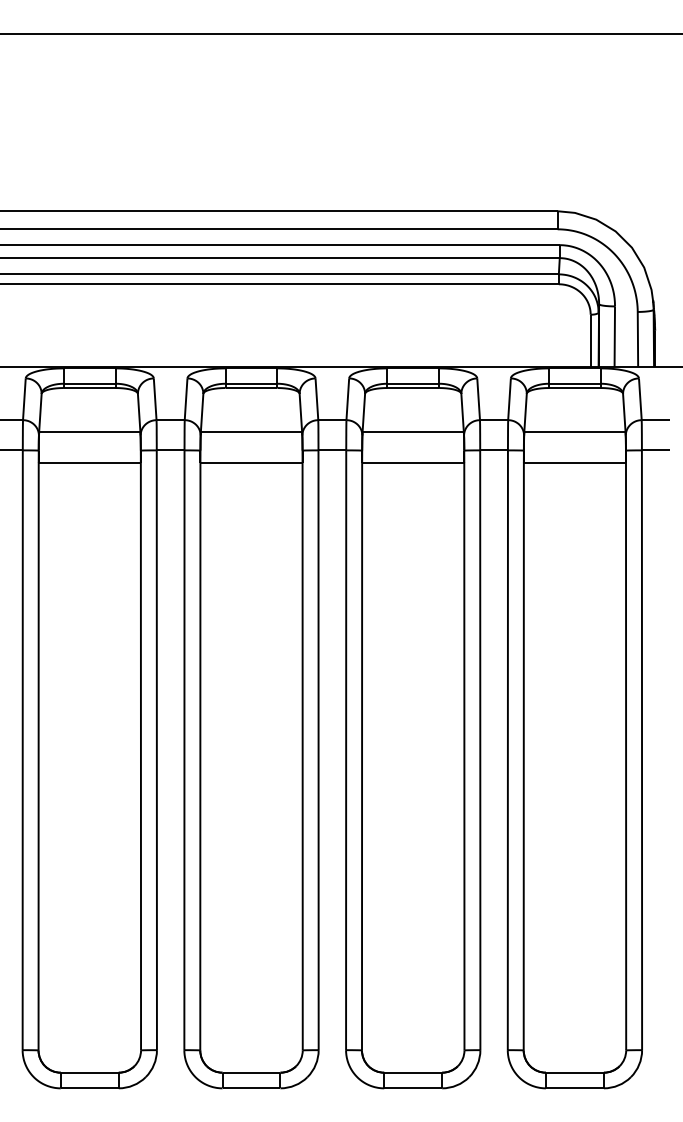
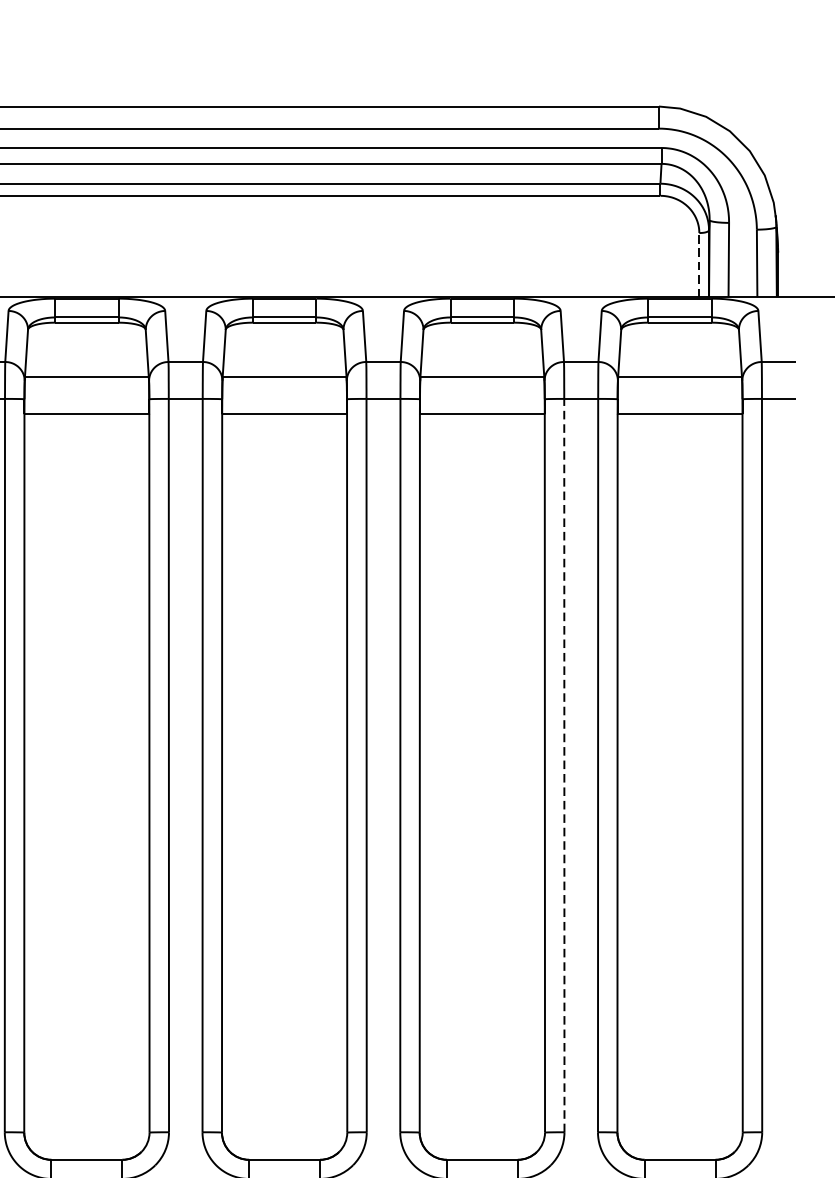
line: (590, 340) -> (699, 264), solid -> dashed
line: (480, 750) -> (564, 765), solid -> dashed

